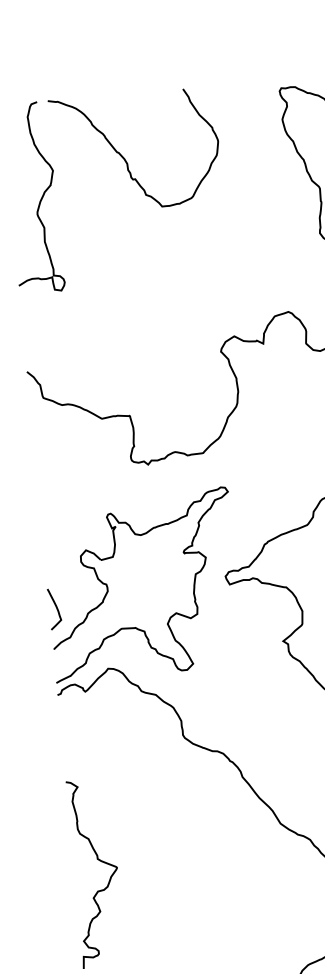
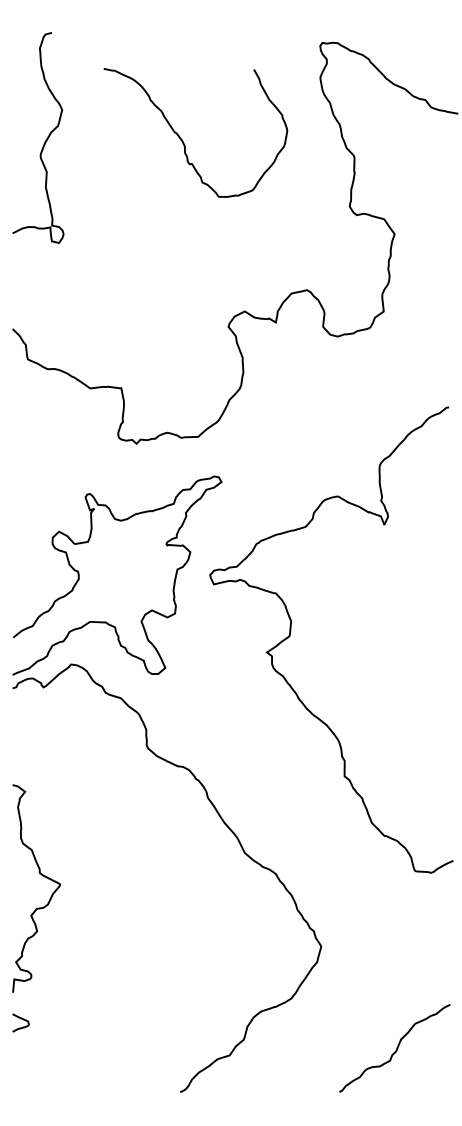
curve: (125, 158) -> (183, 140), moved
curve: (56, 609) -> (20, 593), removed

